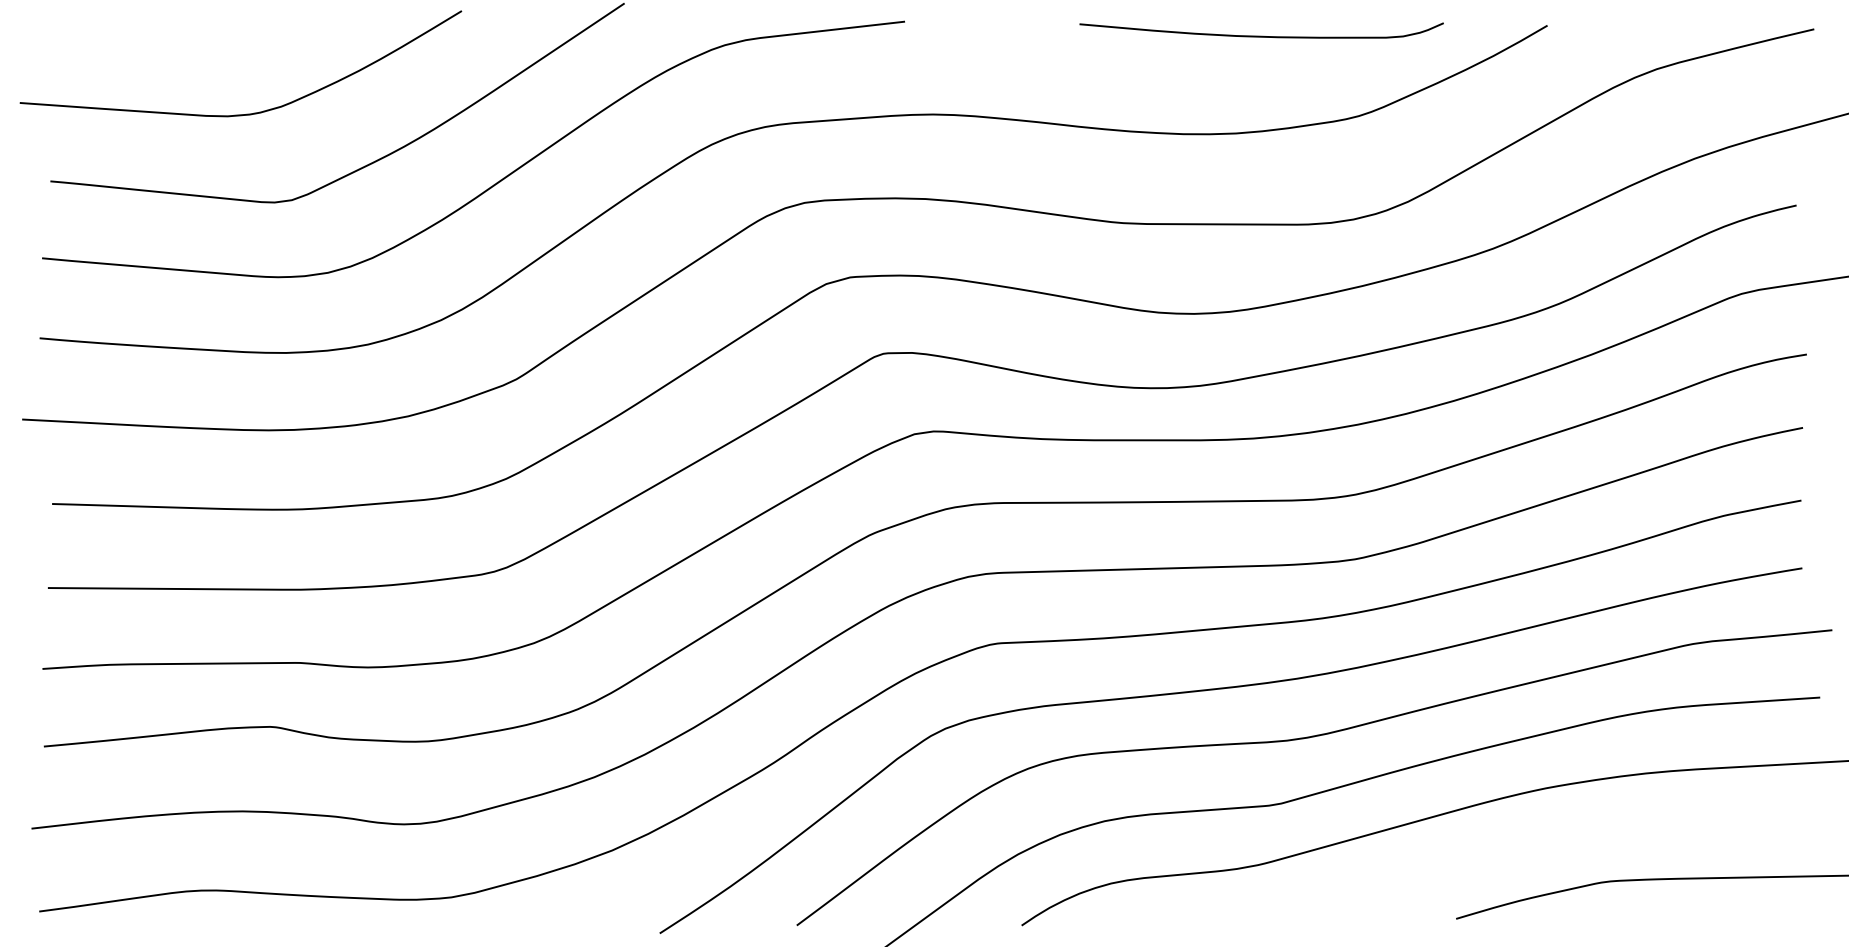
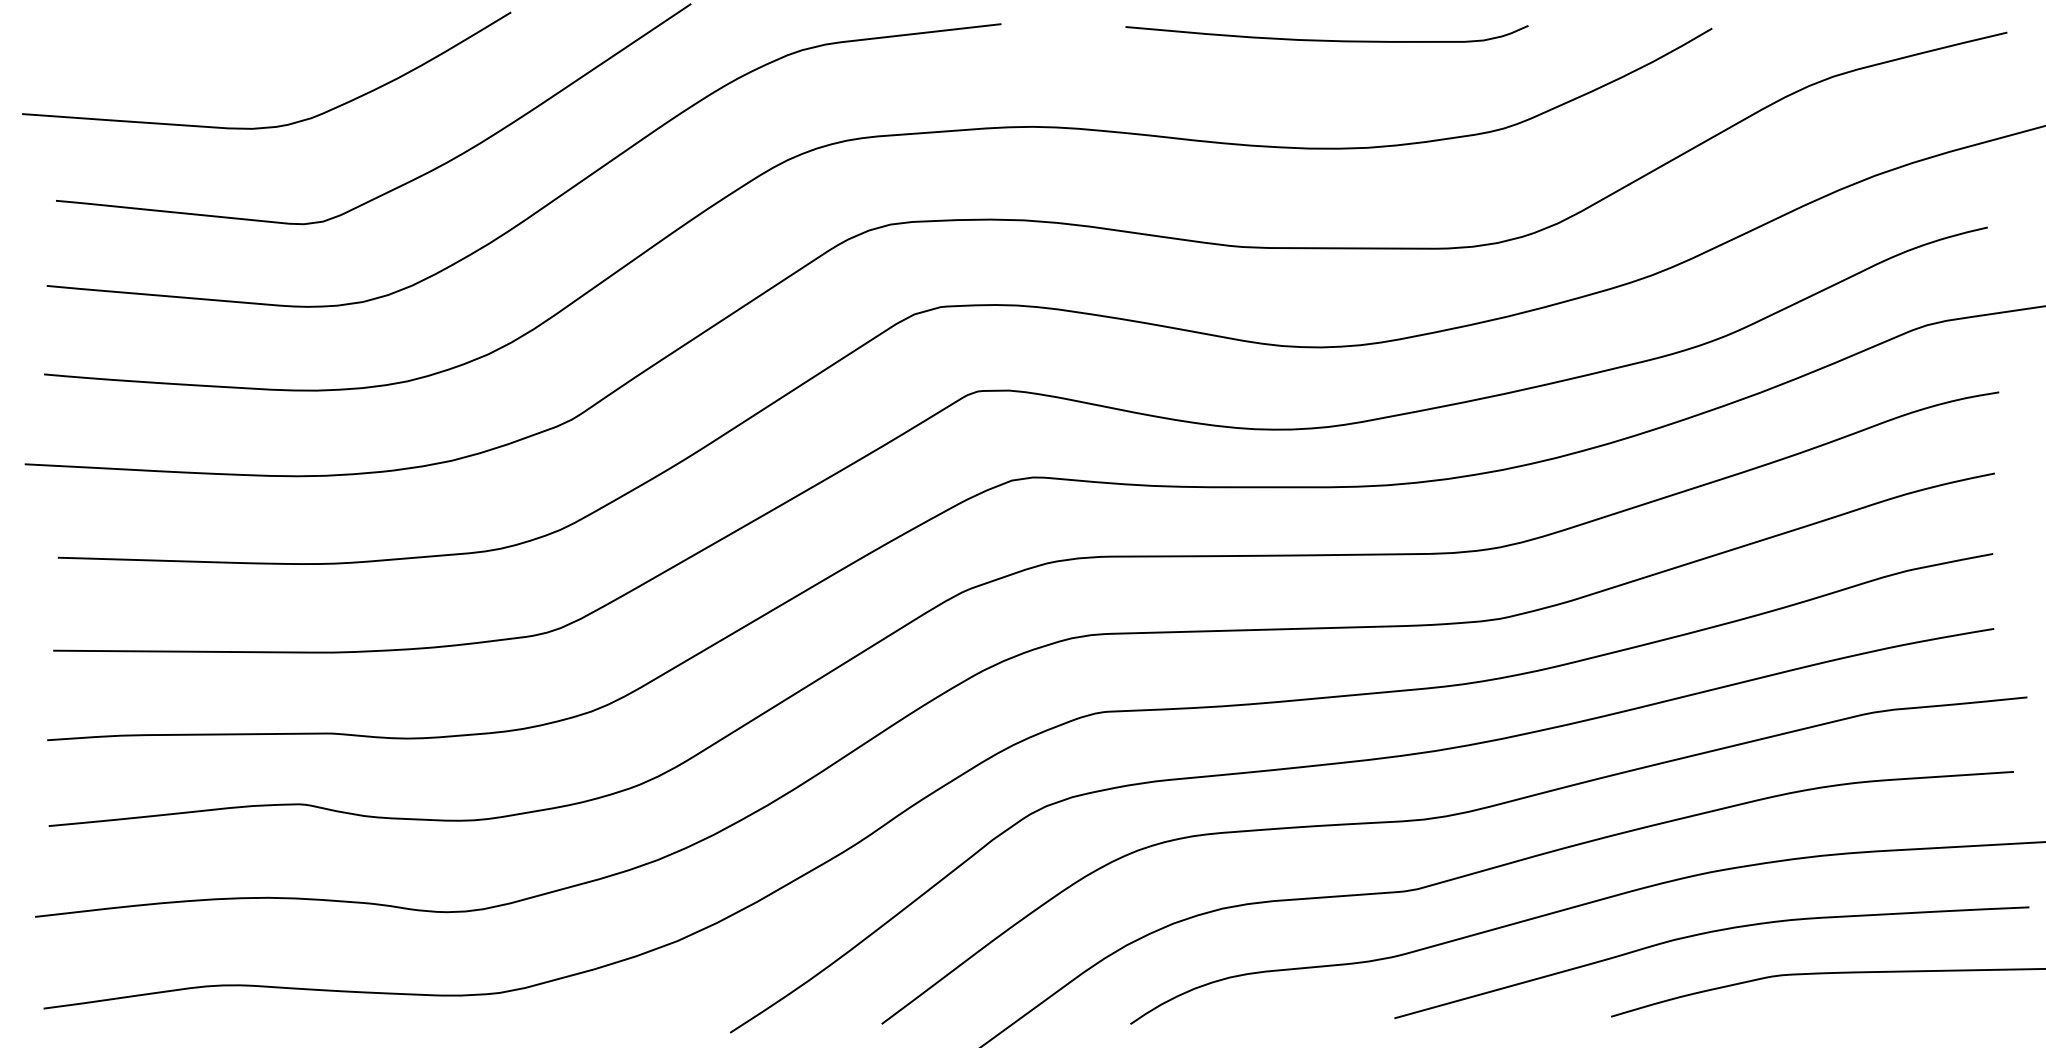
curve: (1261, 35) -> (1326, 39), moved
curve: (1540, 844) -> (1704, 934), added

